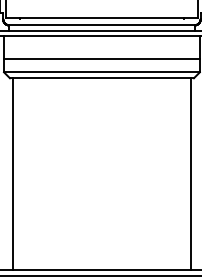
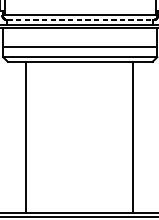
line: (101, 25) -> (79, 20), solid -> dashed
line: (13, 173) -> (26, 136), moved
line: (190, 173) -> (133, 136), moved

